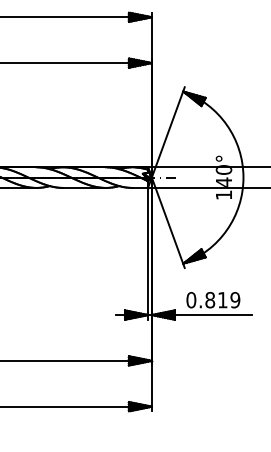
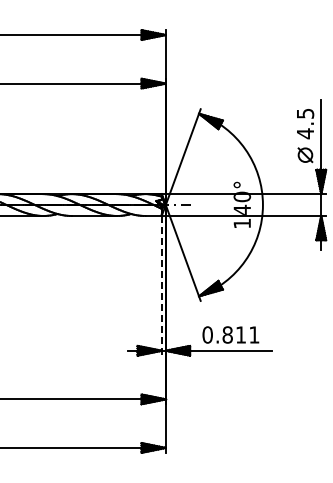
line: (147, 253) -> (161, 285), solid -> dashed
text: (235, 299) -> (254, 334), 0.819 -> 0.811

